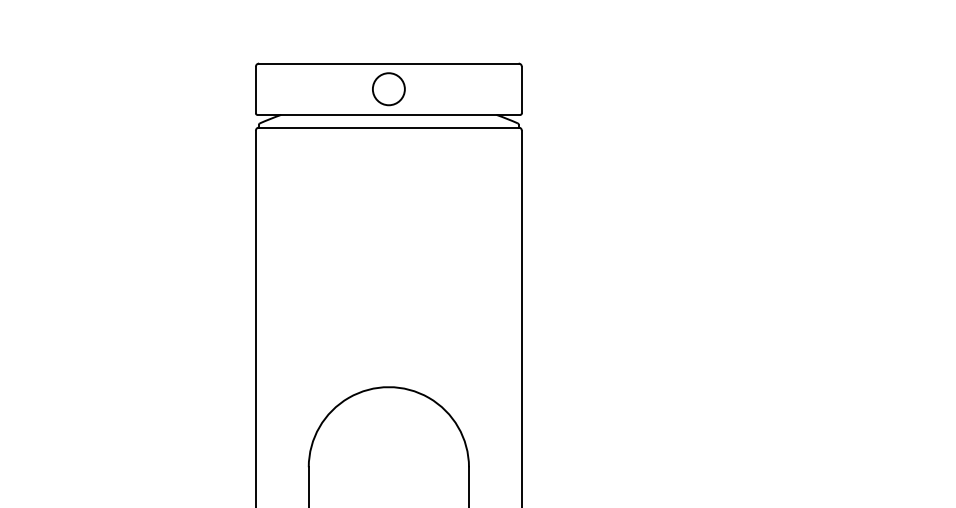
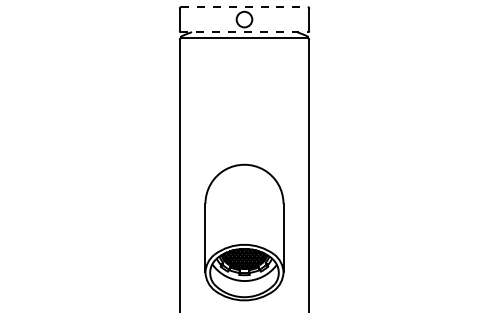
line: (388, 64) -> (244, 7), solid -> dashed
line: (388, 115) -> (244, 32), solid -> dashed

